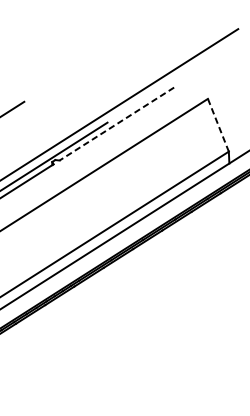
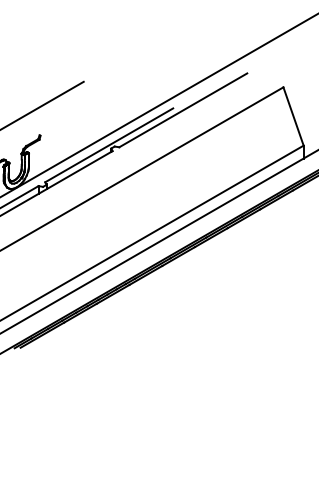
line: (117, 124) -> (183, 110), dashed -> solid
line: (218, 125) -> (293, 116), dashed -> solid

